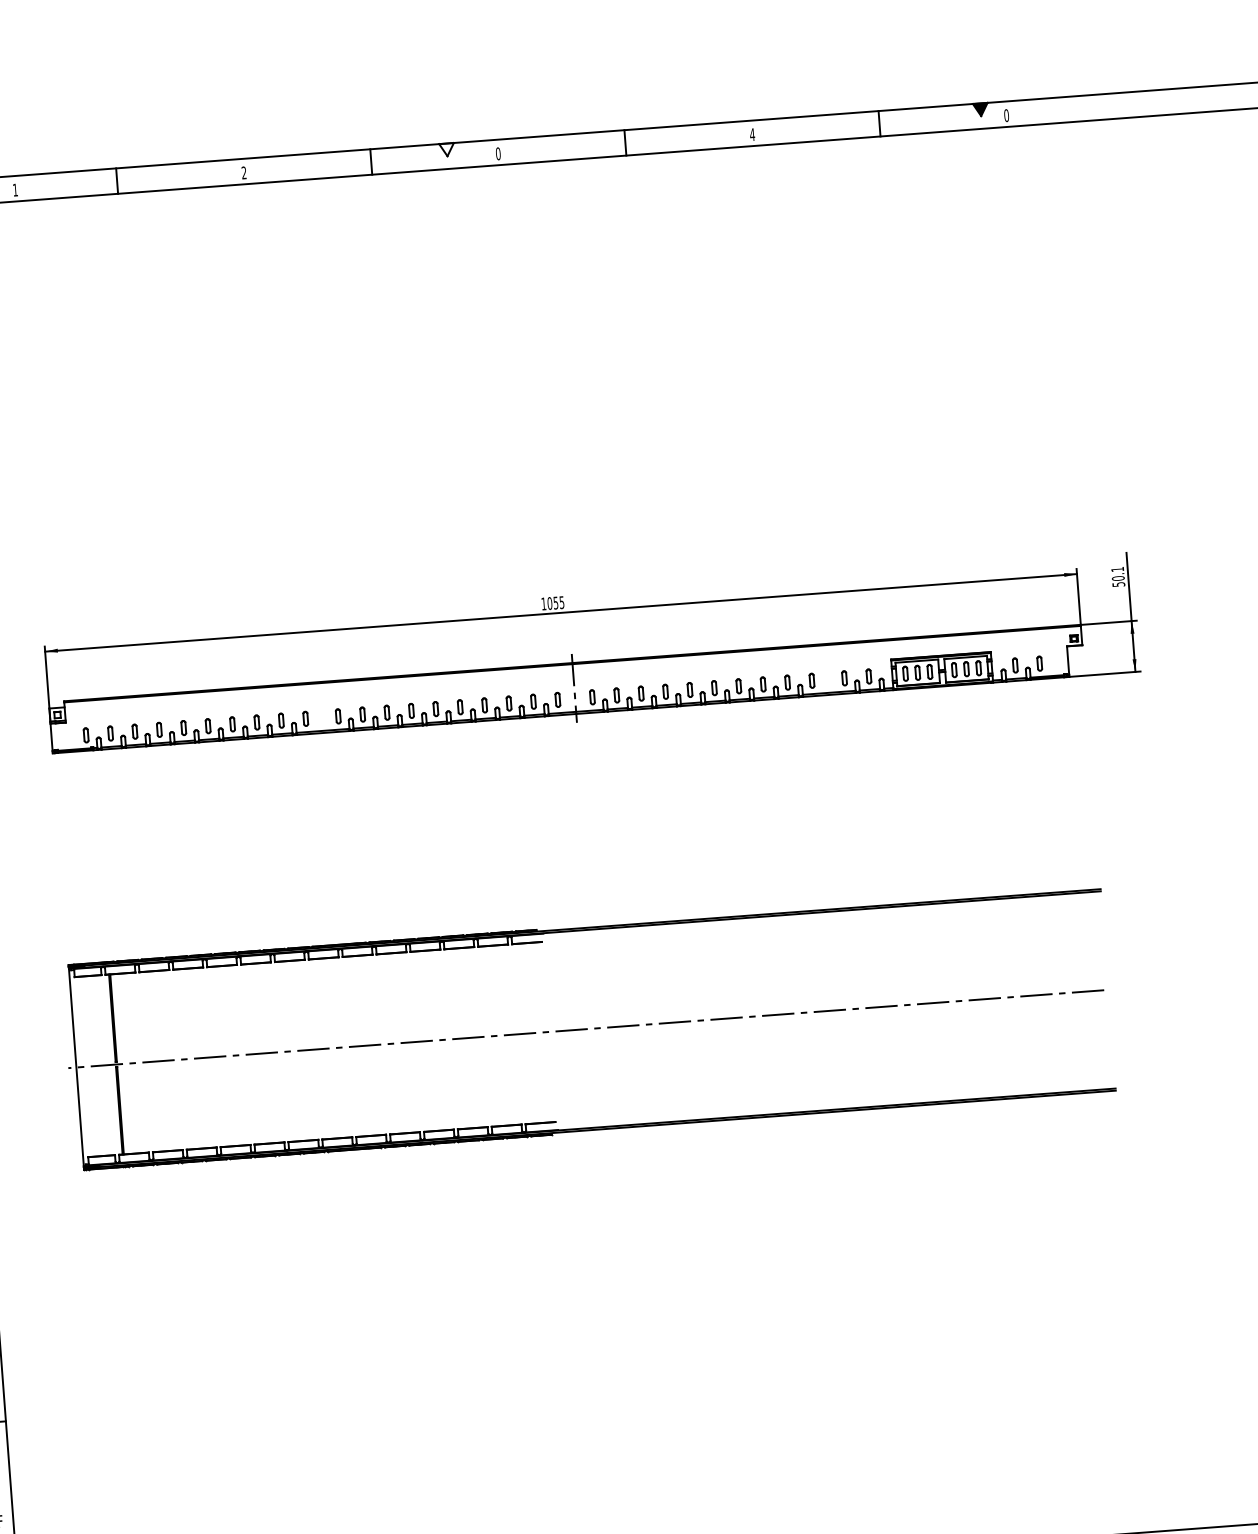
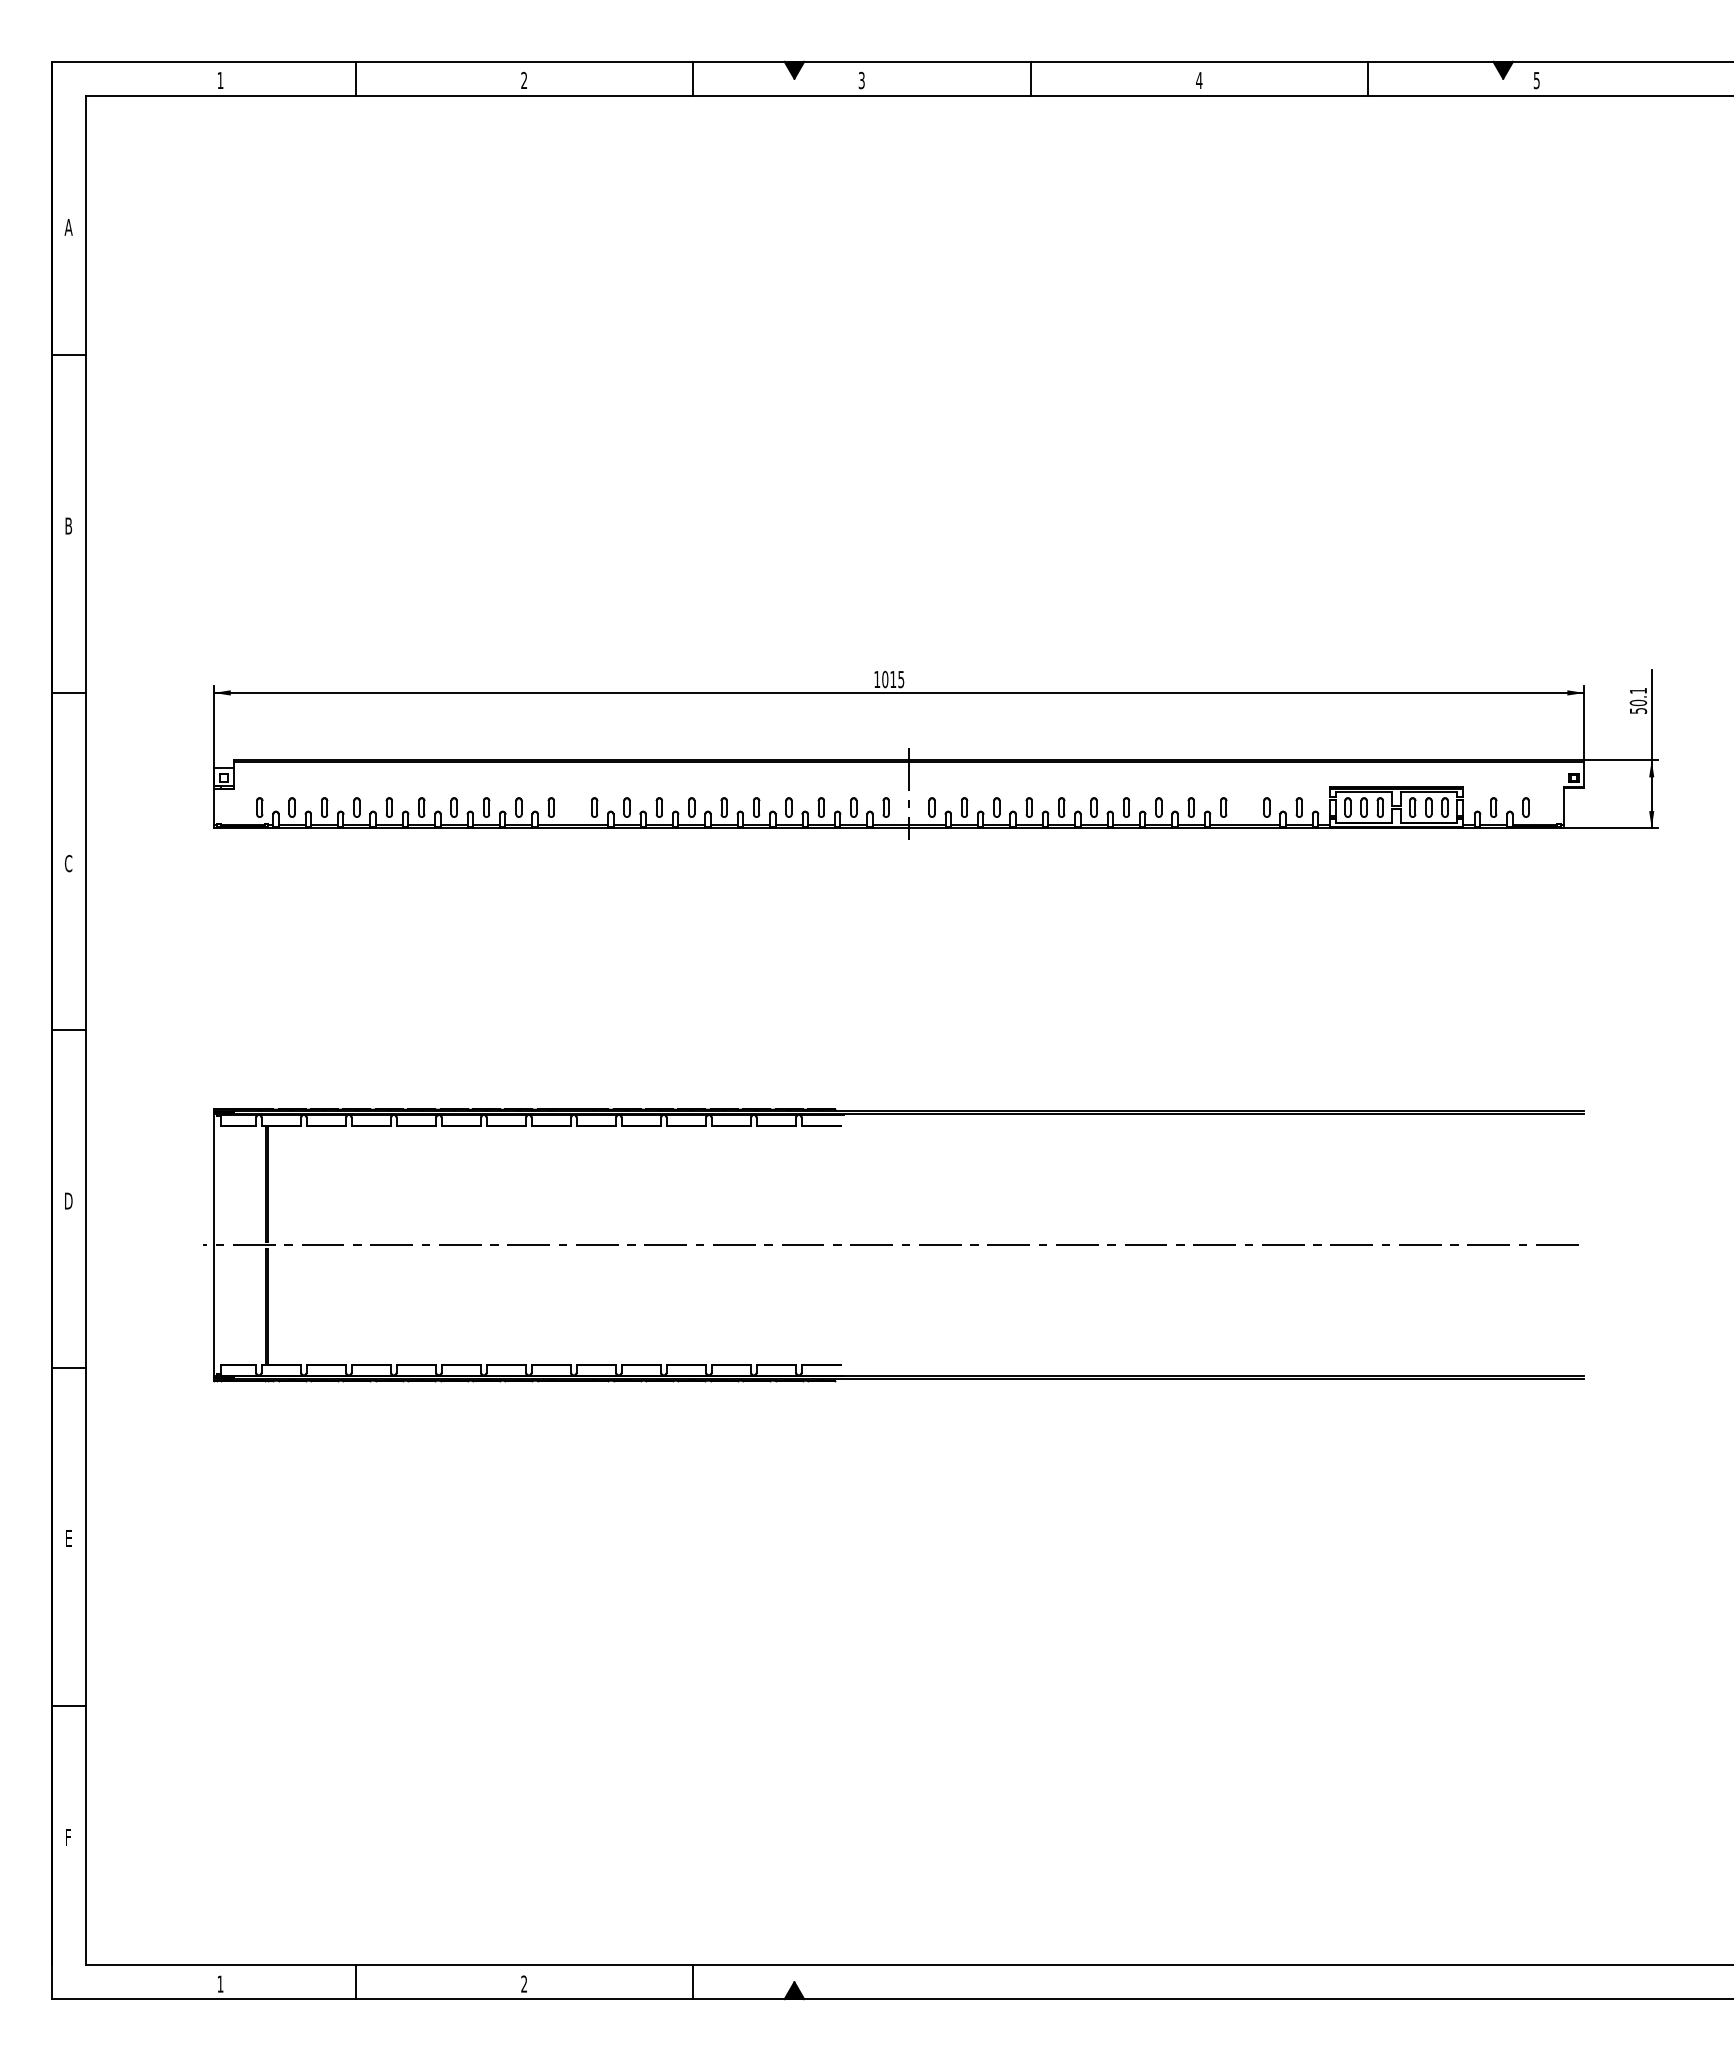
text: (1006, 115) -> (1536, 80), 0 -> 5
fill: (447, 149) -> (794, 69), added
text: (498, 153) -> (861, 80), 0 -> 3
text: (556, 603) -> (893, 679), 1055 -> 1015

